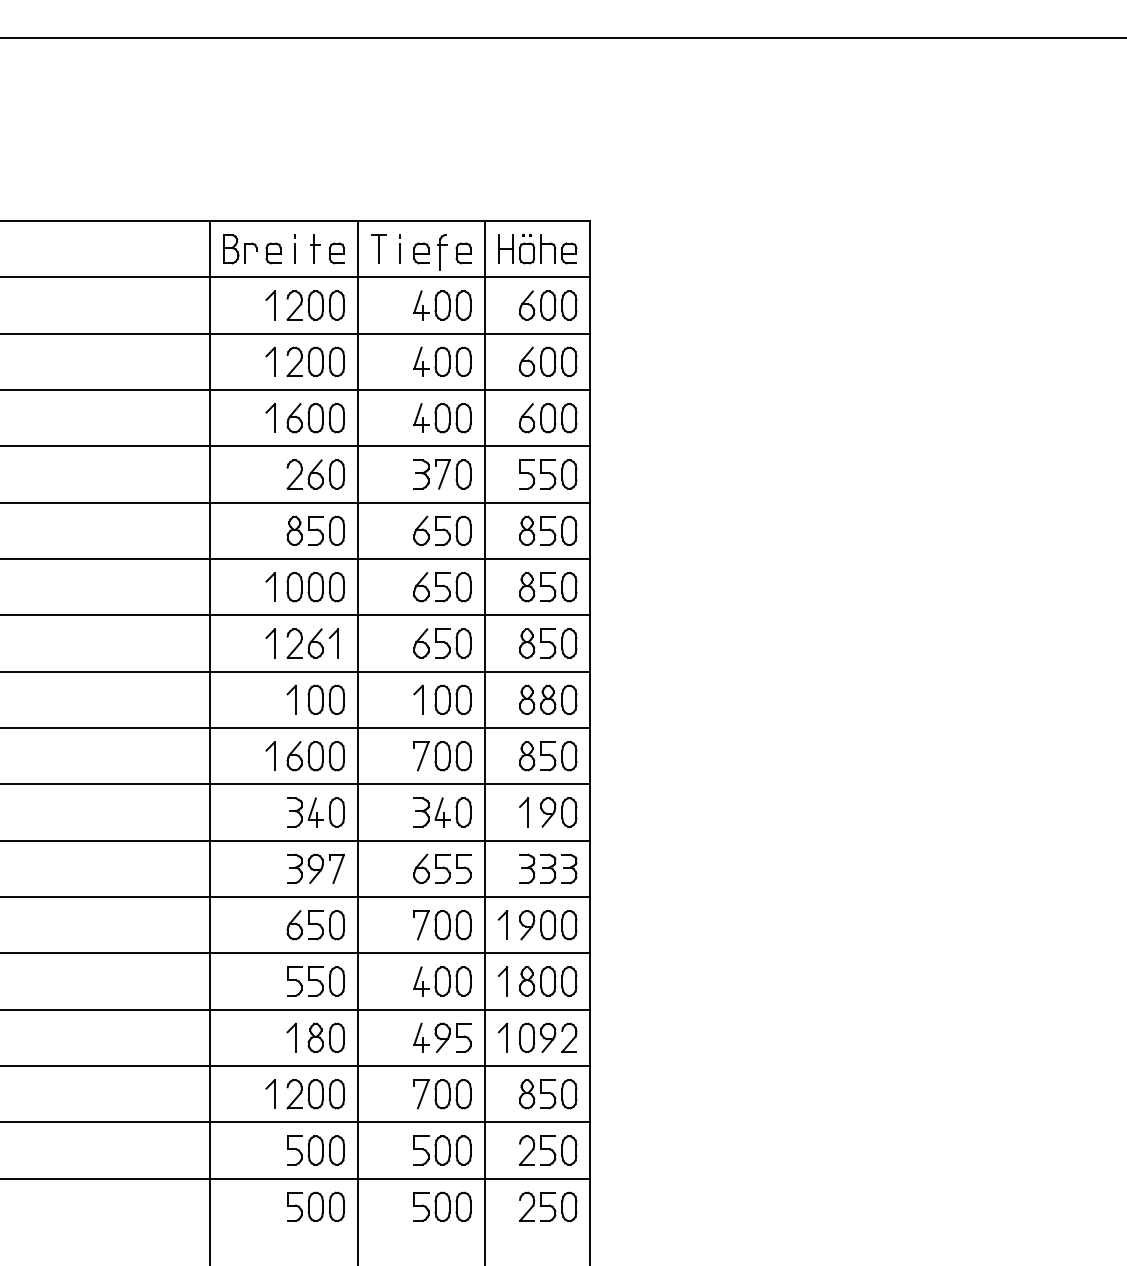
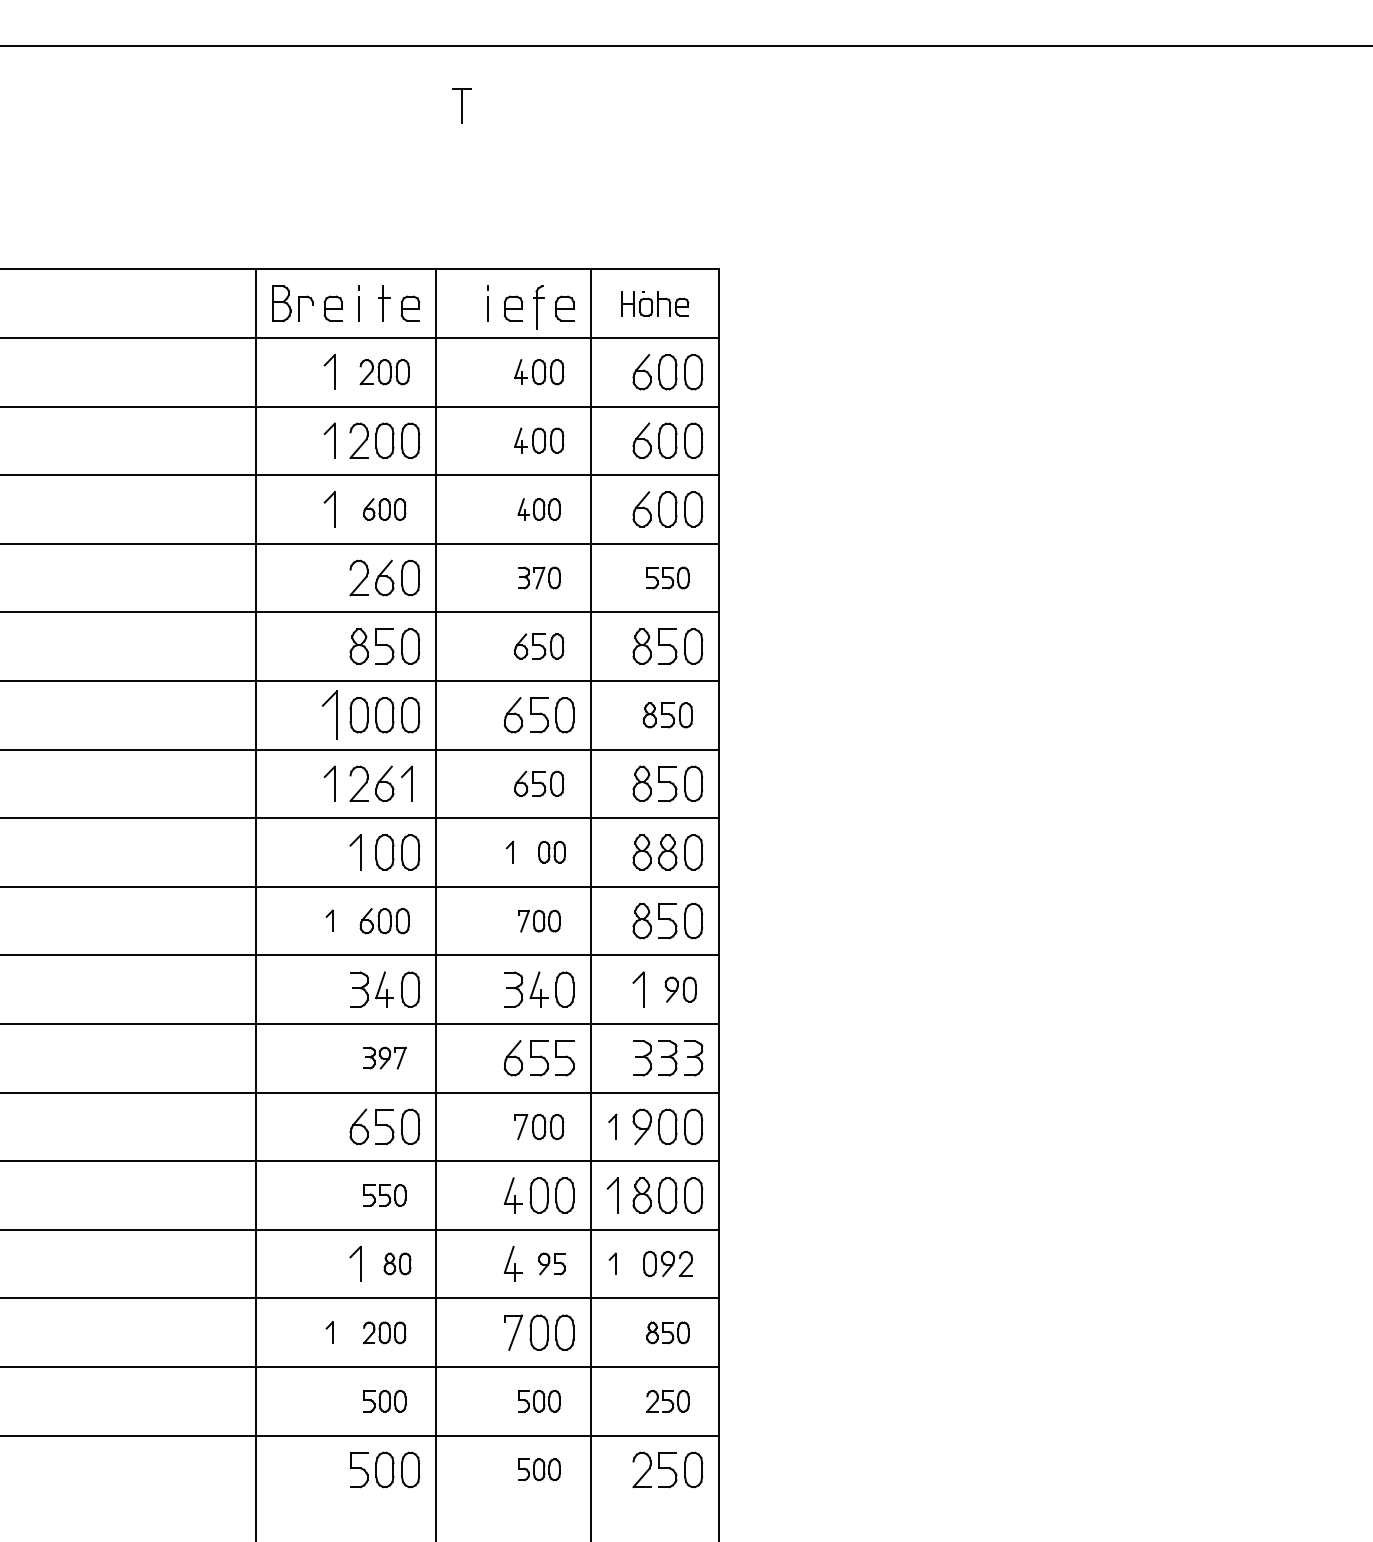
part: (378, 248) -> (461, 105), moved
part: (537, 249) -> (654, 303), size x0.7
part: (315, 305) -> (384, 372), size x0.7
part: (442, 305) -> (539, 372), size x0.7
part: (442, 361) -> (539, 440), size x0.7
part: (315, 418) -> (384, 509), size x0.6
part: (442, 418) -> (539, 509), size x0.6
part: (442, 474) -> (539, 577), size x0.6
part: (548, 474) -> (668, 577), size x0.6
part: (442, 530) -> (539, 646), size x0.7
part: (270, 586) -> (329, 714), size x1.4
part: (548, 587) -> (668, 715), size x0.7
part: (442, 643) -> (539, 783), size x0.7
part: (418, 699) -> (509, 851), size x0.6
part: (452, 699) -> (551, 851), size x0.6
part: (270, 755) -> (329, 920), size x0.6
part: (315, 756) -> (384, 921), size x0.7
part: (442, 756) -> (539, 921), size x0.6
part: (558, 812) -> (680, 989), size x0.7
part: (315, 868) -> (384, 1057), size x0.6
part: (502, 924) -> (612, 1126), size x0.7
part: (442, 925) -> (539, 1127), size x0.7
part: (315, 981) -> (384, 1195), size x0.6
part: (325, 1037) -> (396, 1263), size x0.6
part: (452, 1037) -> (551, 1263), size x0.6
part: (502, 1037) -> (612, 1263), size x0.6
part: (548, 1037) -> (668, 1263), size x0.7
part: (270, 1093) -> (329, 1331), size x0.6
part: (315, 1094) -> (384, 1333), size x0.6
part: (548, 1094) -> (668, 1333), size x0.6
part: (315, 1150) -> (384, 1401), size x0.6
part: (442, 1150) -> (539, 1401), size x0.6
part: (548, 1150) -> (668, 1401), size x0.6
part: (442, 1206) -> (539, 1469), size x0.6

